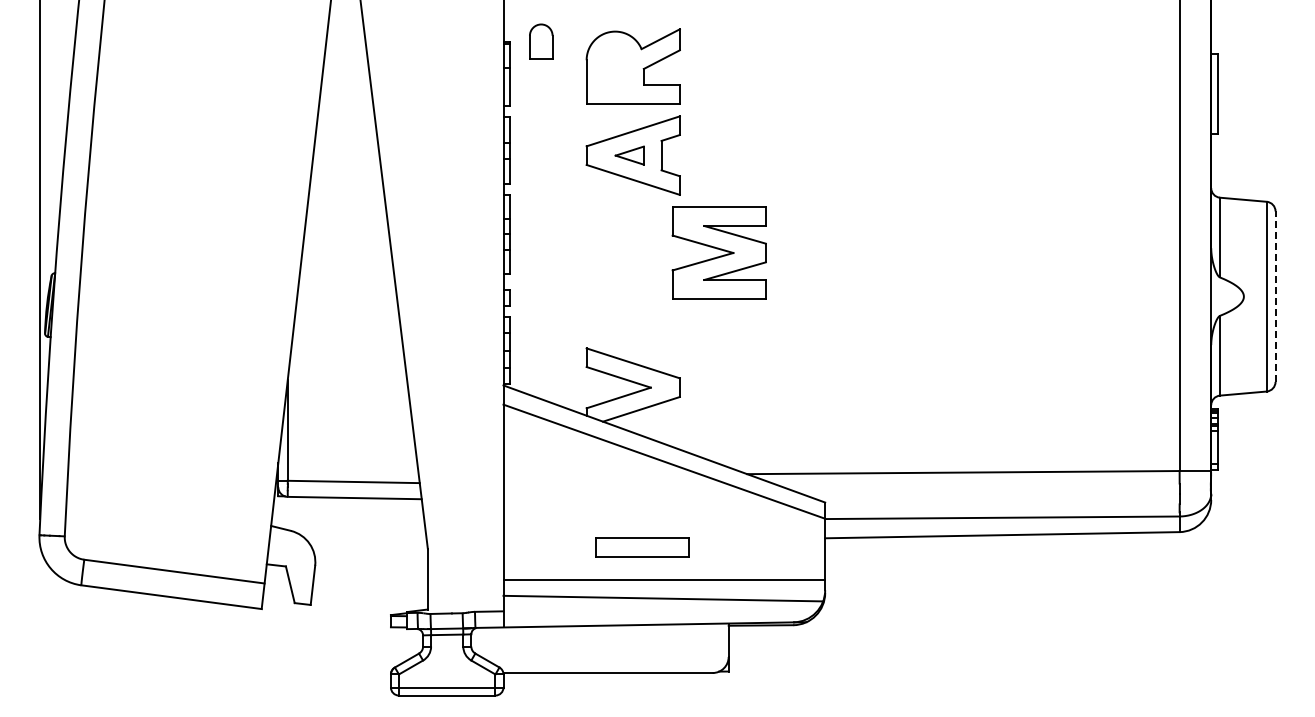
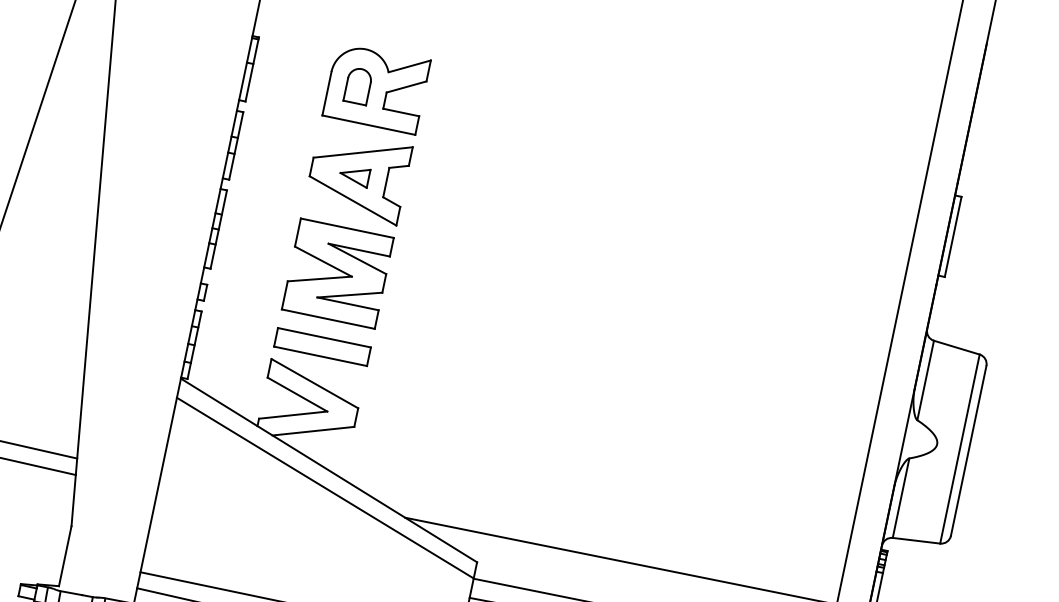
part: (541, 41) -> (358, 86), moved
part: (718, 252) -> (337, 273), moved
line: (1275, 296) -> (968, 450), dashed -> solid
part: (642, 547) -> (322, 346), moved

